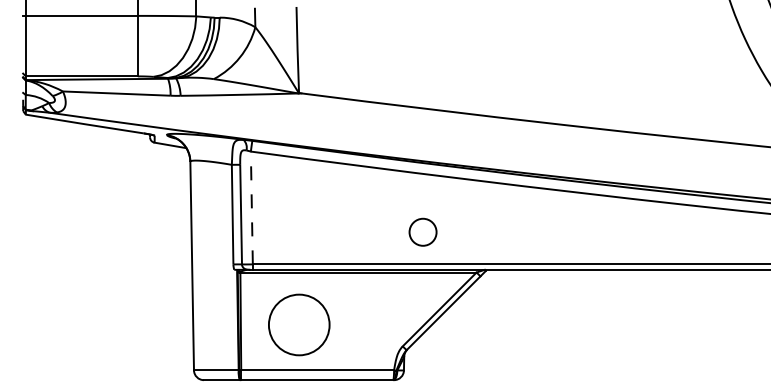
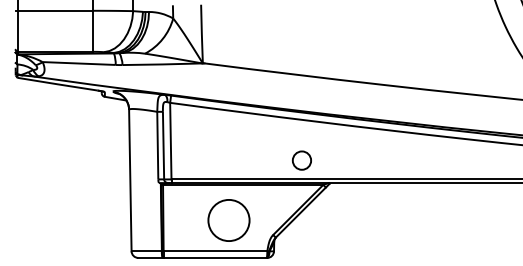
line: (251, 207) -> (170, 140), dashed -> solid
circle: (422, 232) -> (301, 160), moved
circle: (298, 324) -> (228, 220), moved

